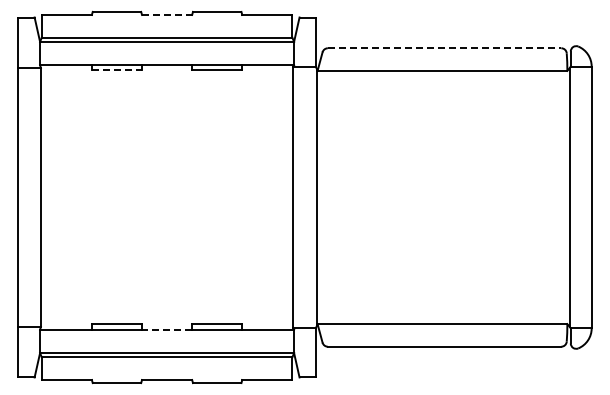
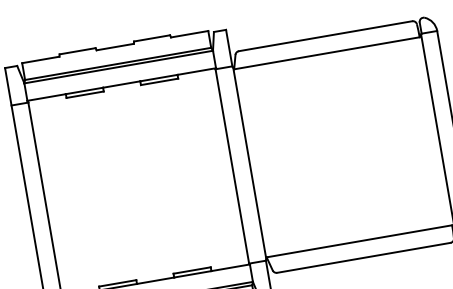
line: (167, 14) -> (115, 46), dashed -> solid
line: (444, 48) -> (325, 36), dashed -> solid
line: (117, 70) -> (85, 94), dashed -> solid
line: (166, 329) -> (155, 280), dashed -> solid

